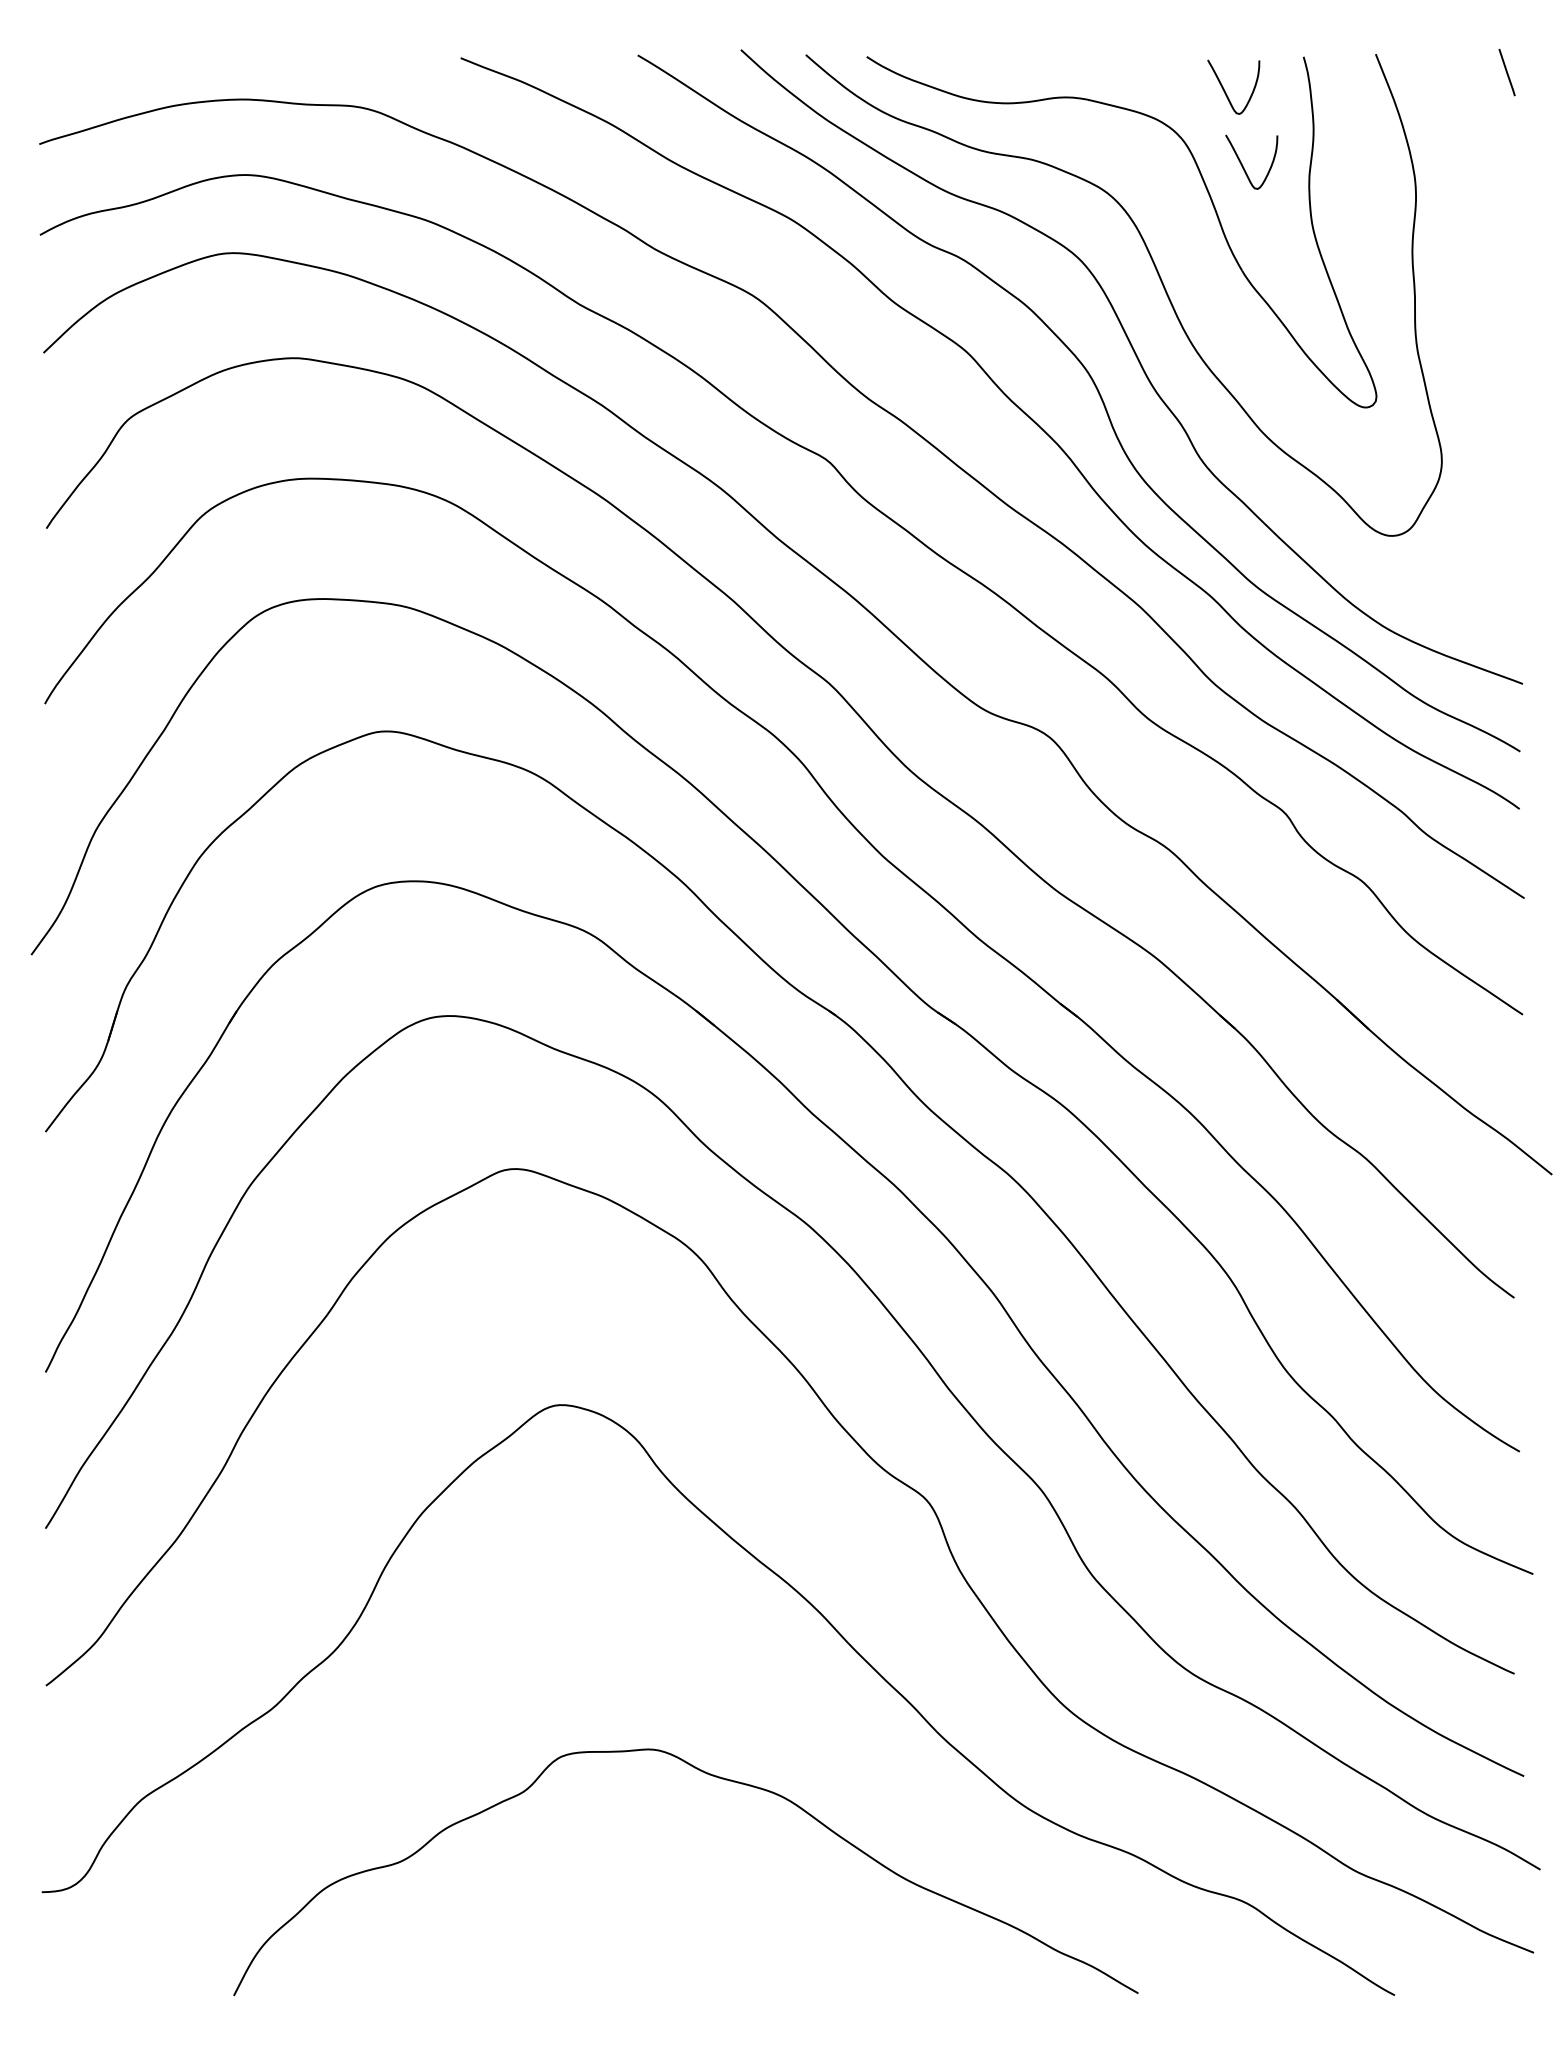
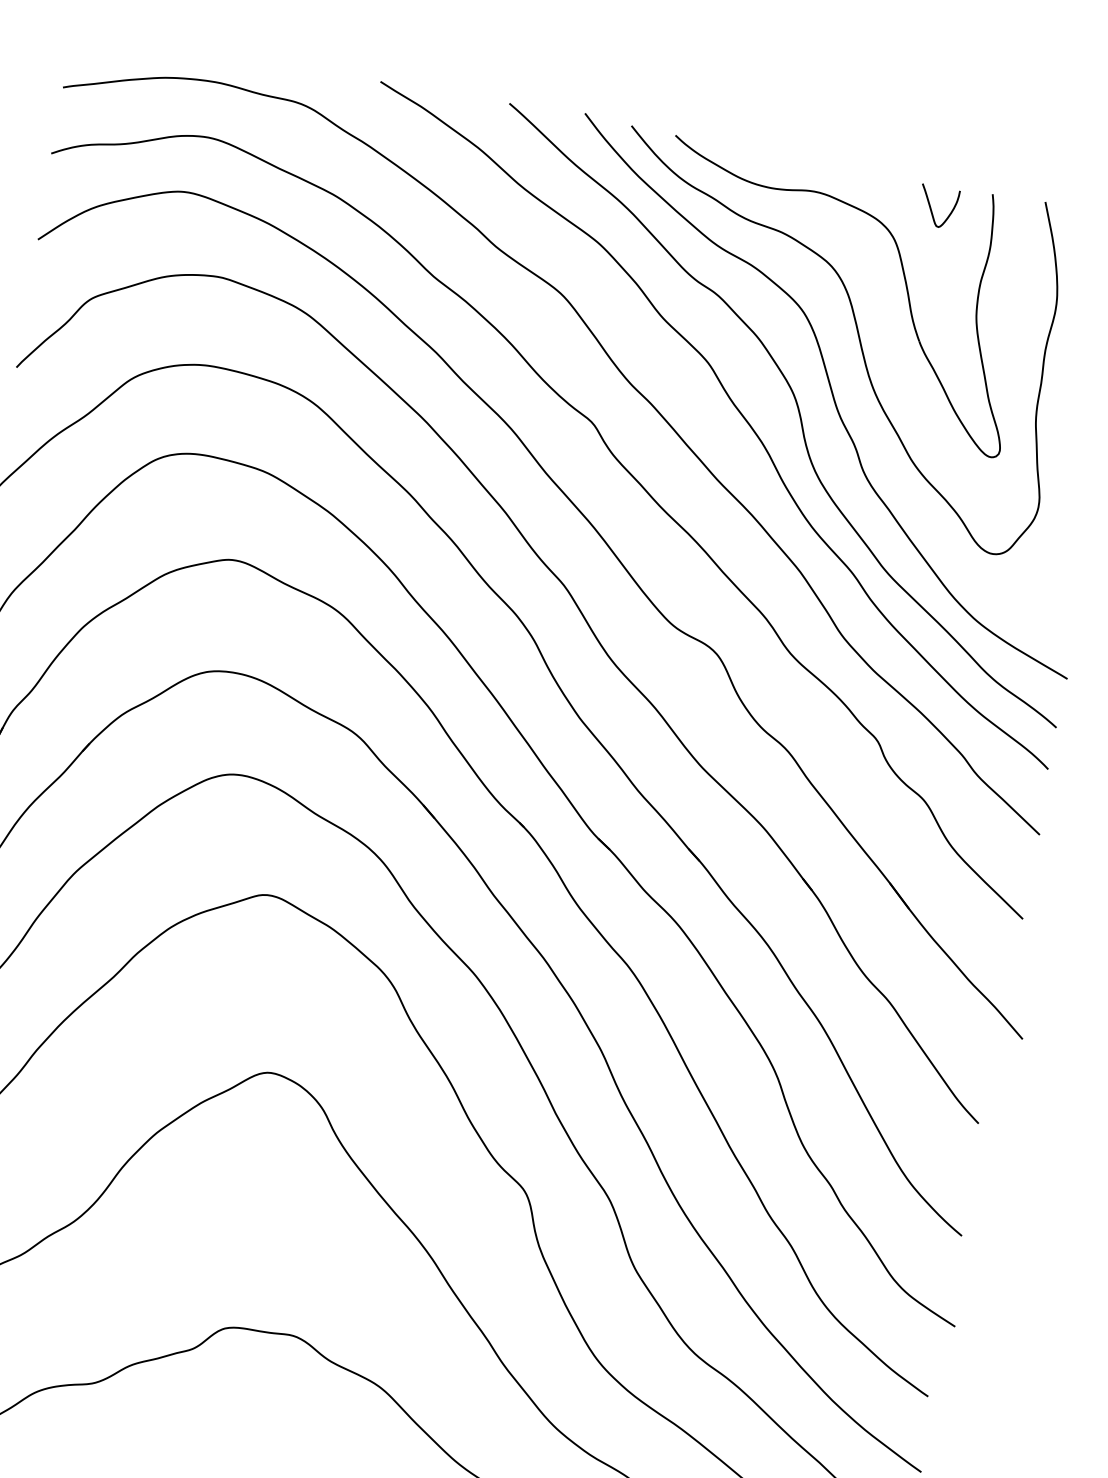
curve: (1243, 165) -> (934, 264), removed

